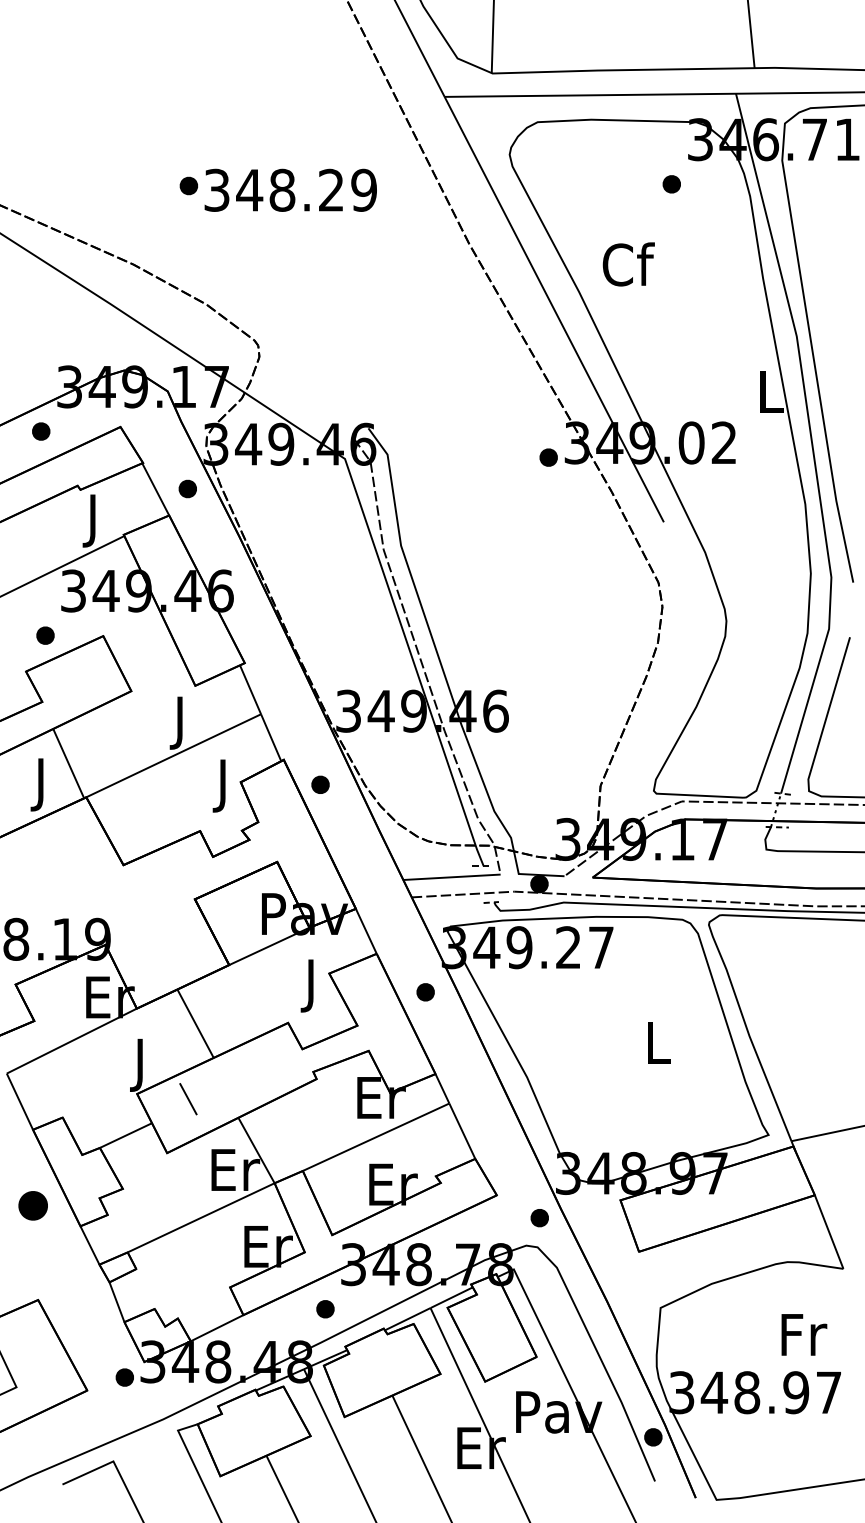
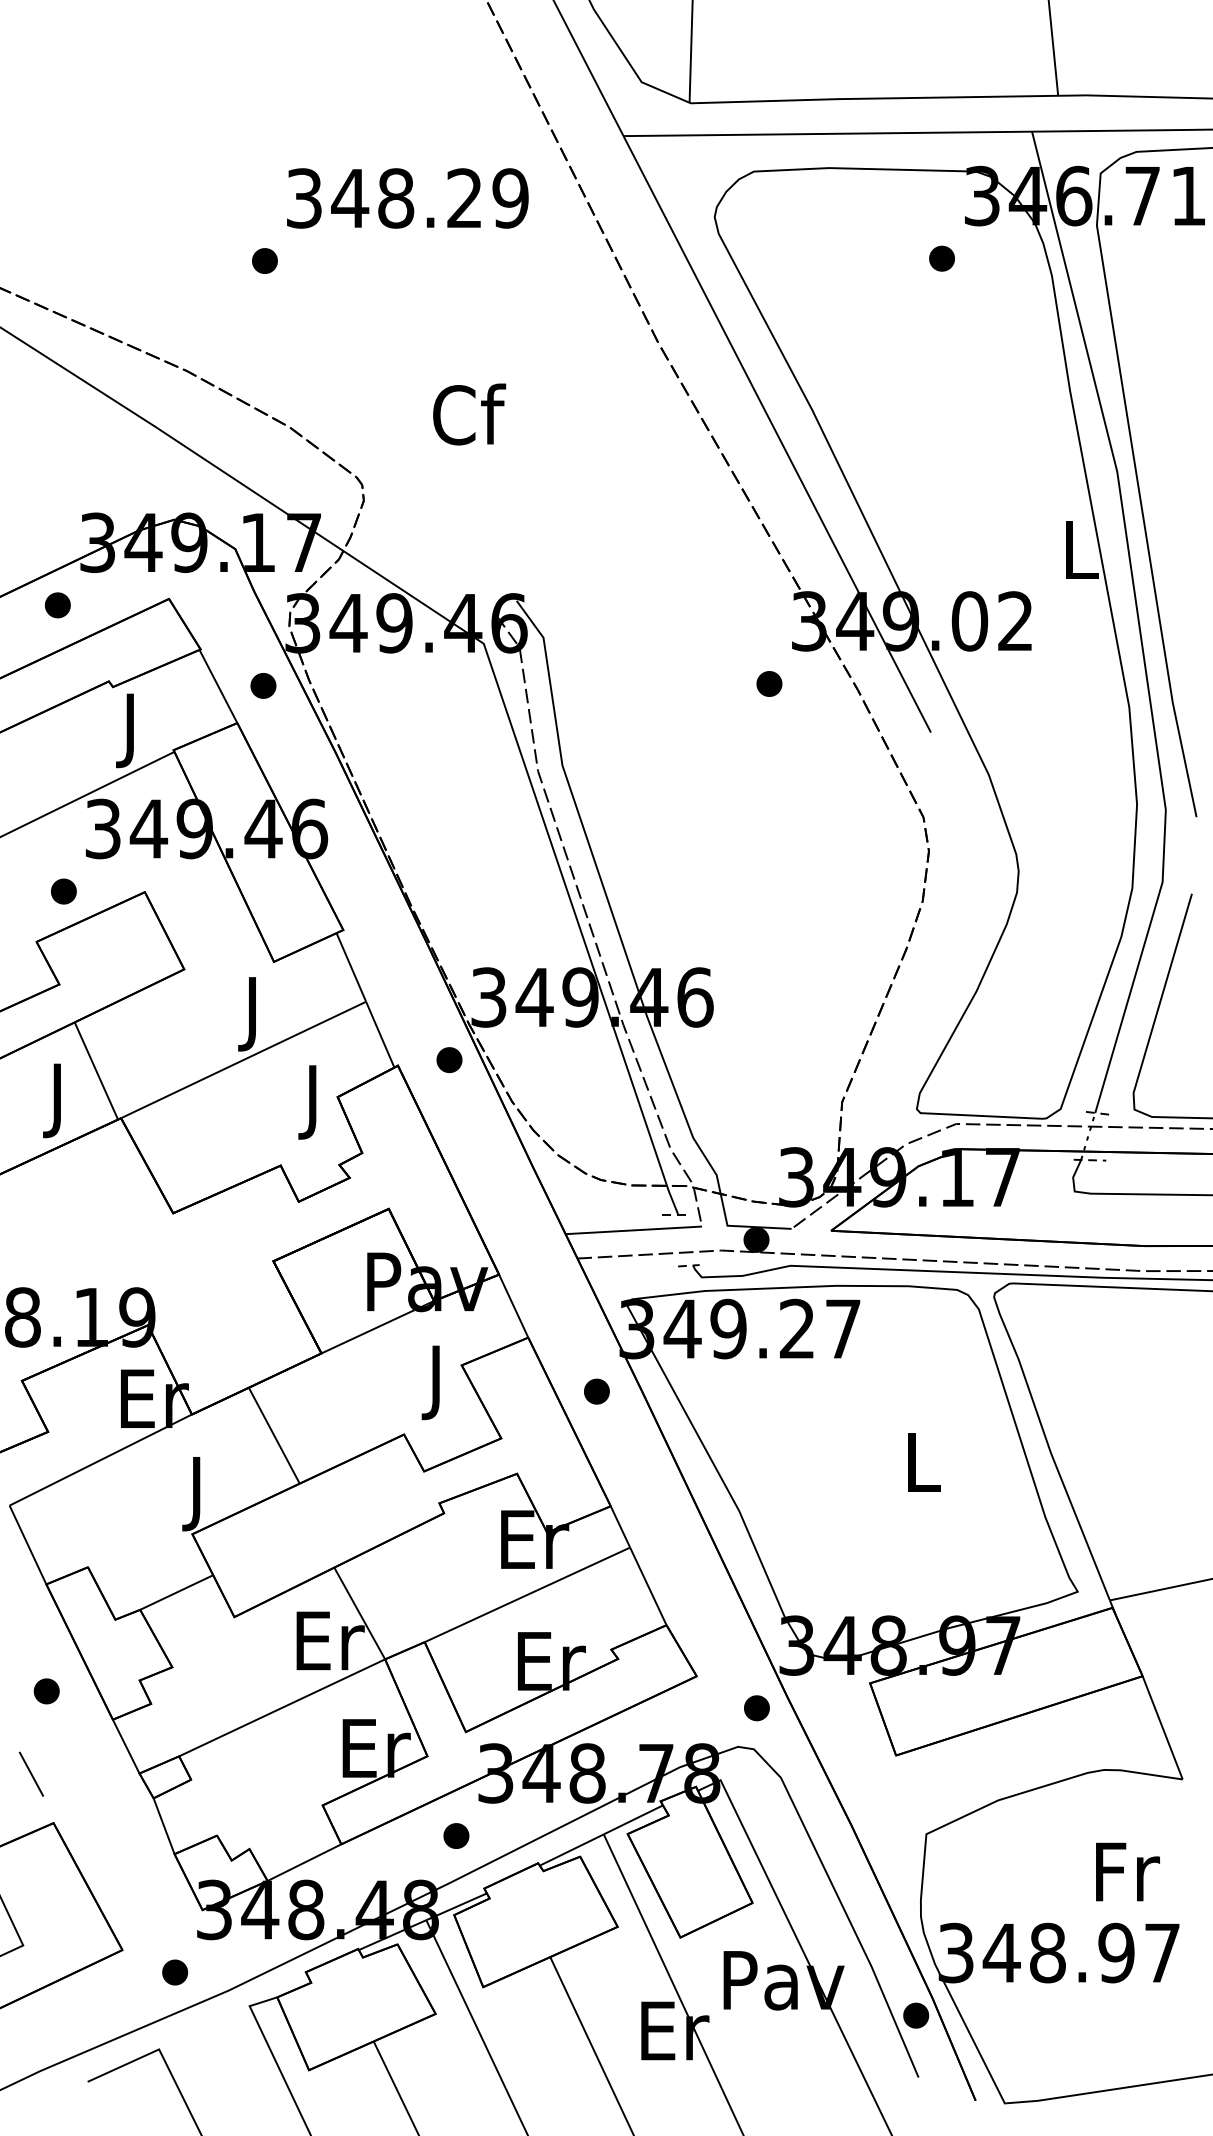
text: (290, 189) -> (407, 197), moved
text: (628, 264) -> (469, 414), moved
part: (548, 457) -> (769, 683), moved
part: (320, 784) -> (449, 1059), moved
line: (188, 1099) -> (31, 1774), moved
part: (33, 1206) -> (47, 1691), size x0.62
part: (124, 1377) -> (174, 1972), moved

